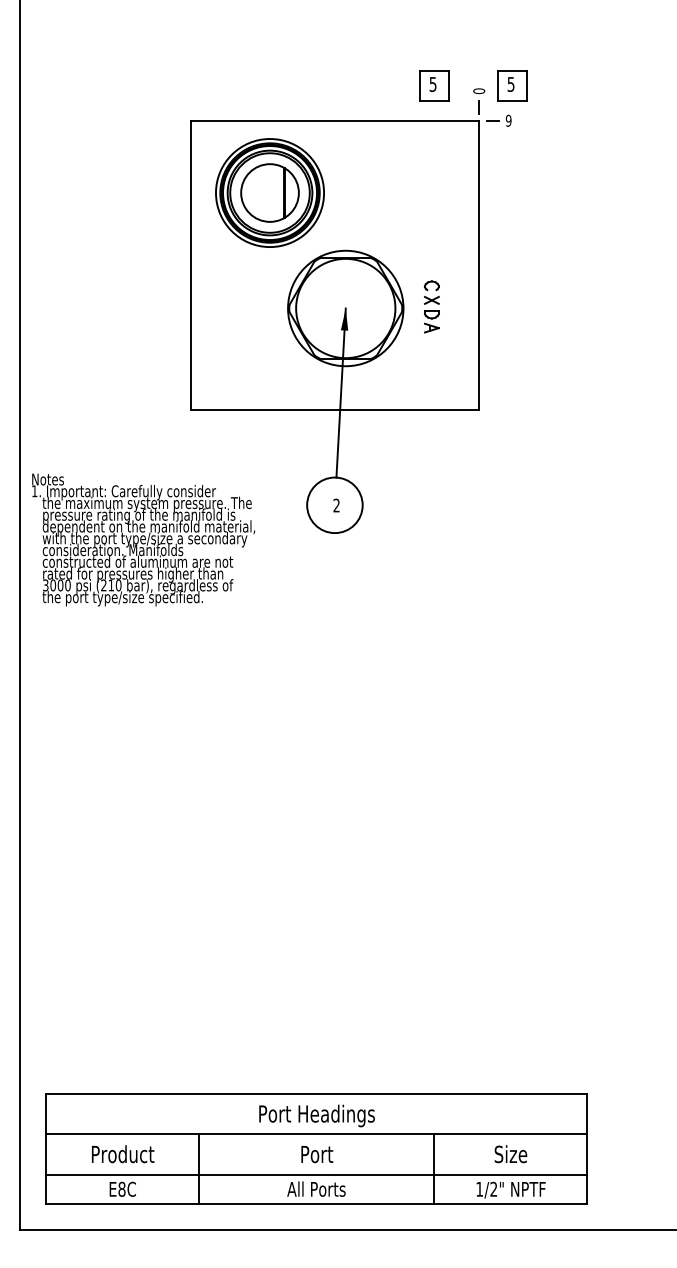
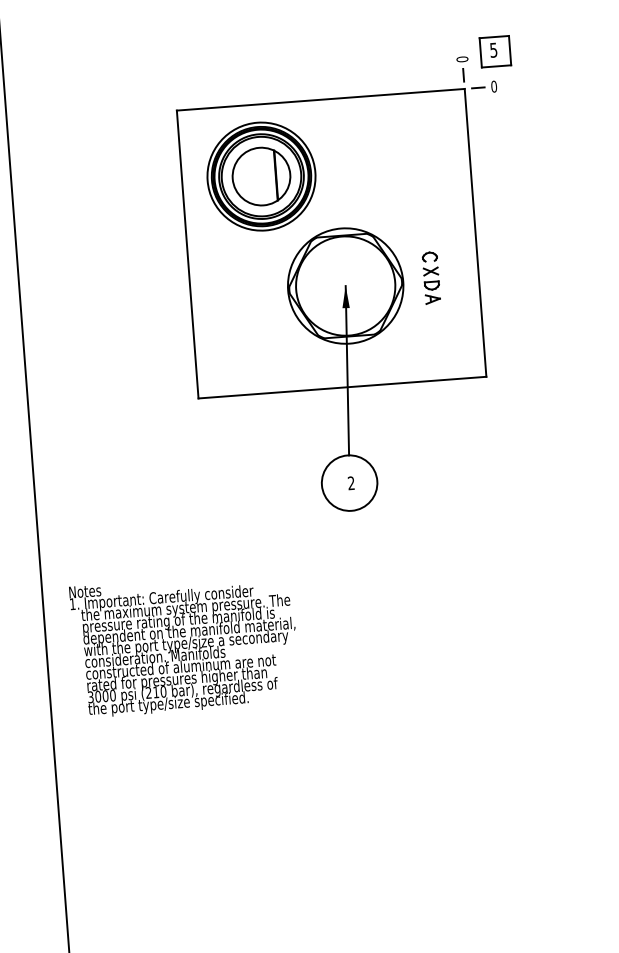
part: (434, 85) -> (417, 57), removed
text: (508, 120) -> (493, 86), 9 -> 0
text: (143, 539) -> (184, 644), moved

